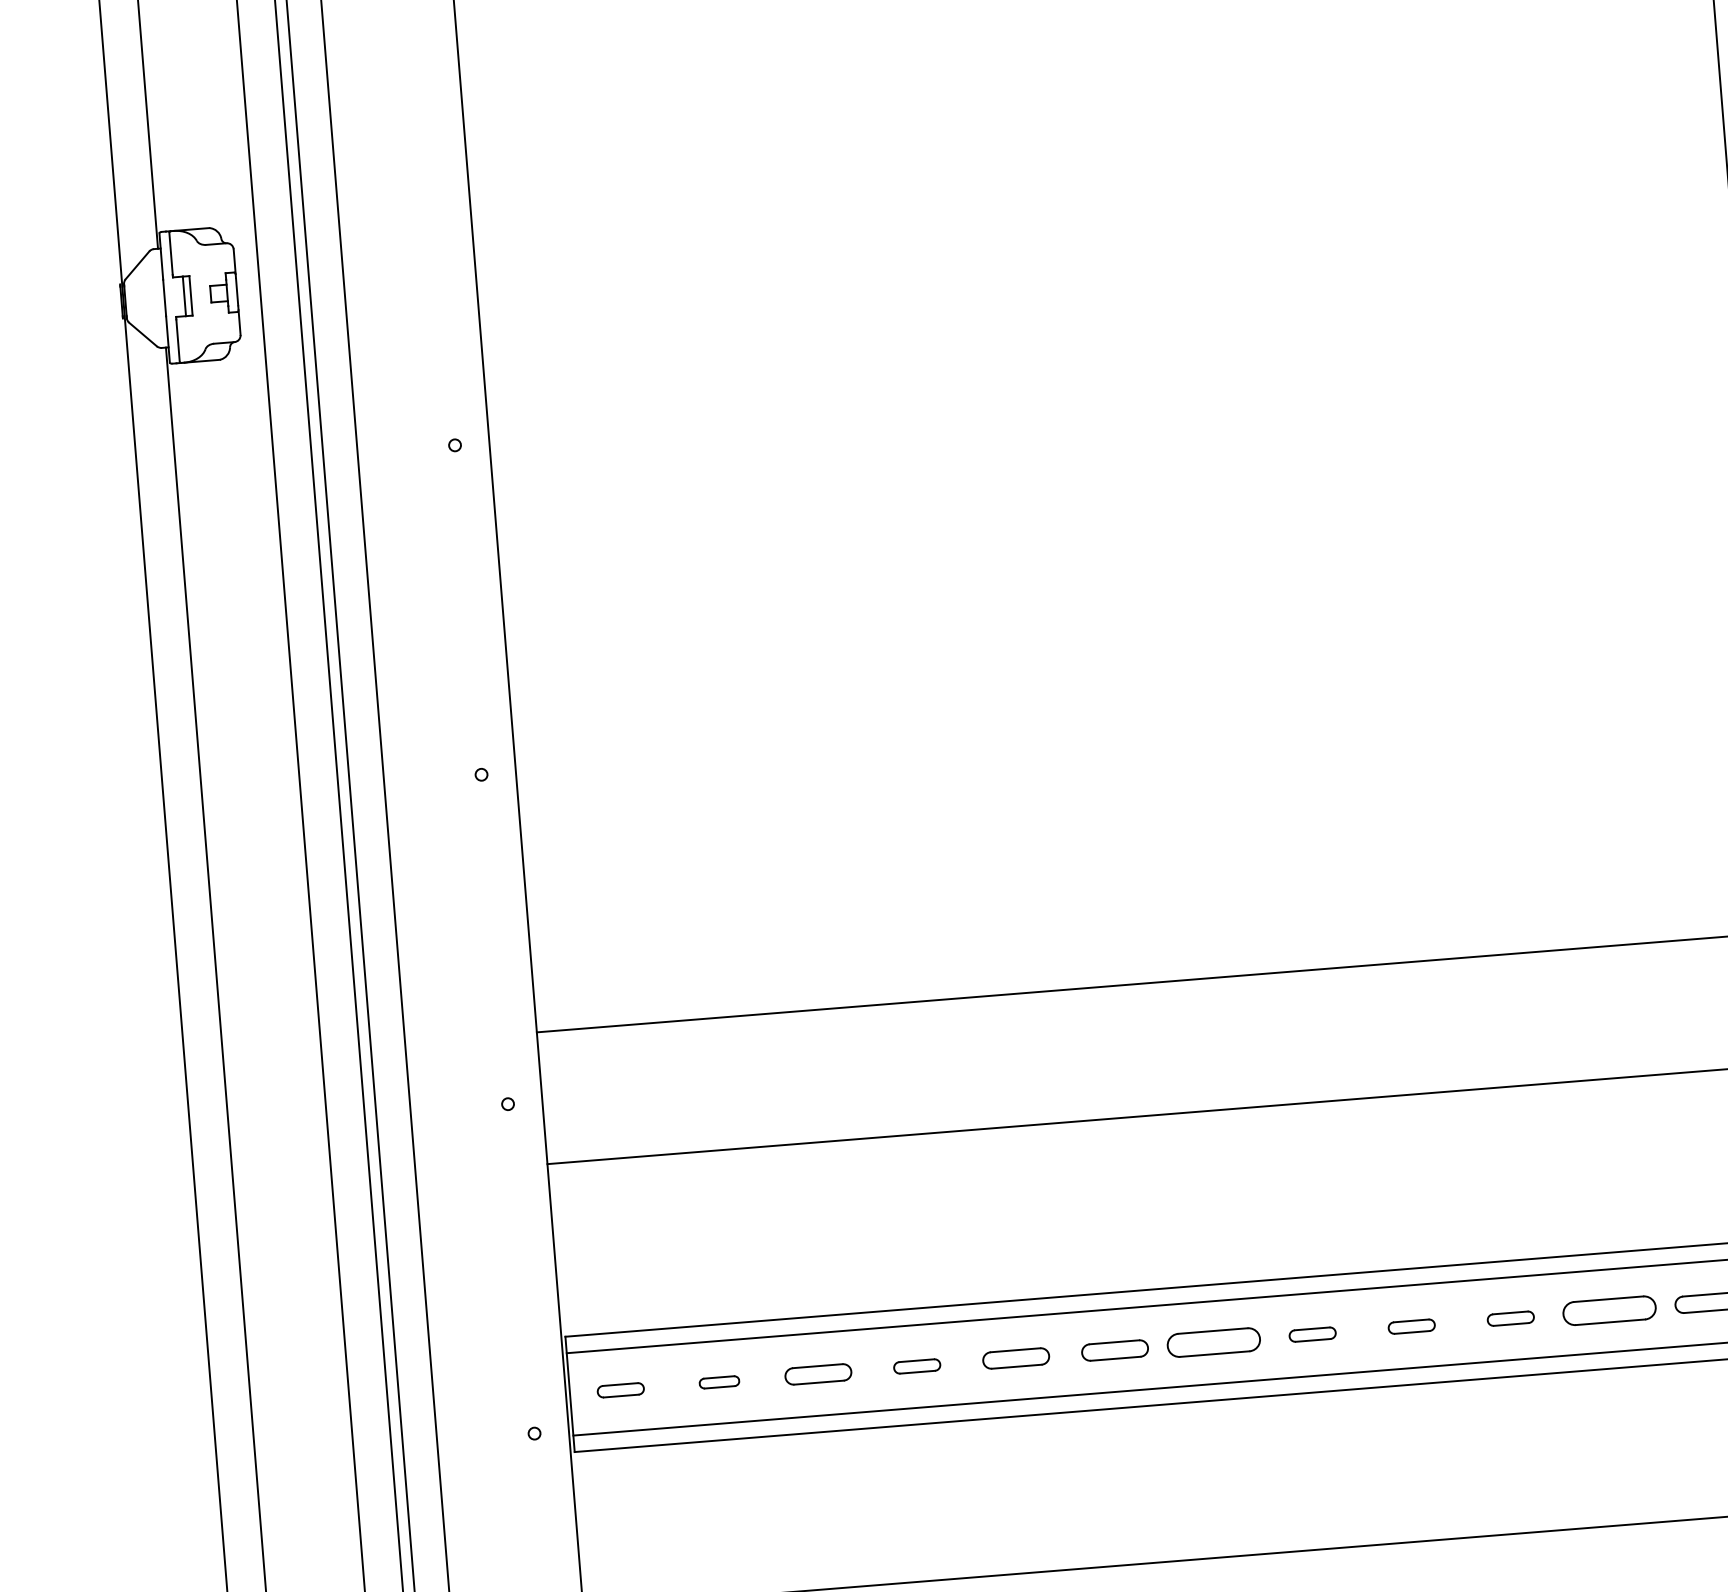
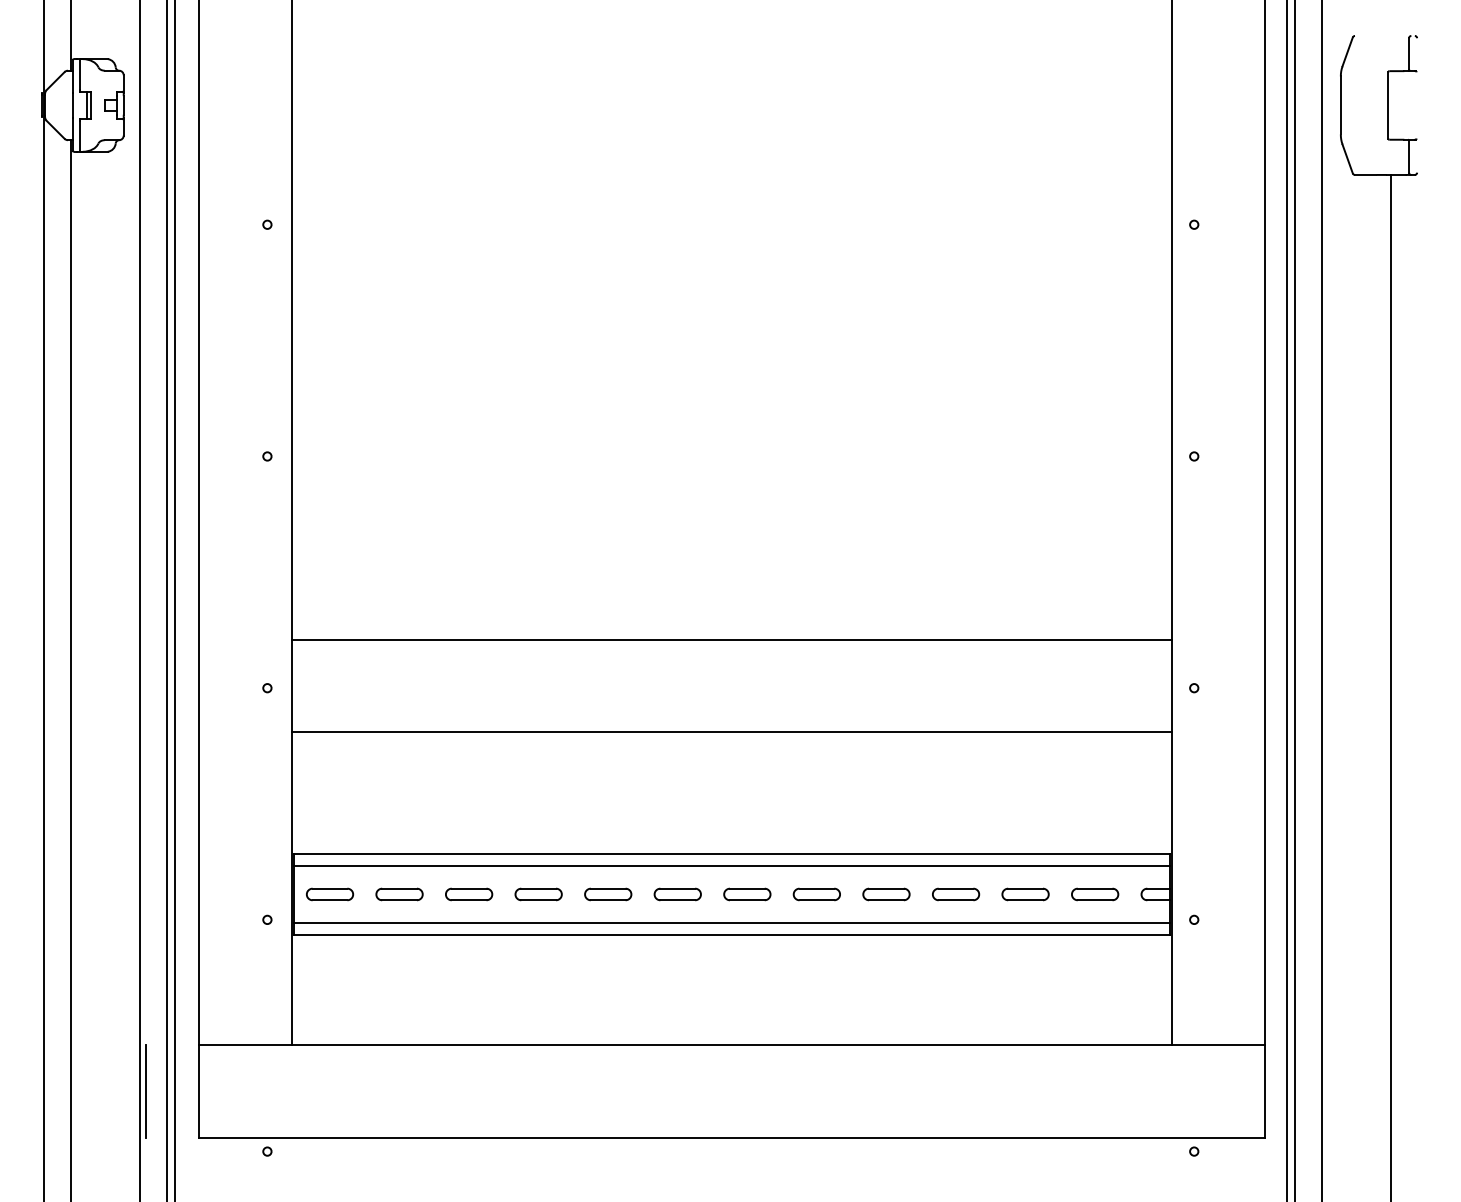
part: (1609, 1310) -> (1025, 894), size x0.71
part: (1511, 1318) -> (956, 894), size x1.43
part: (1411, 1326) -> (886, 894), size x1.43
part: (1312, 1334) -> (816, 894), size x1.43
part: (1214, 1342) -> (747, 894), size x0.71
part: (917, 1366) -> (538, 894), size x1.43
part: (719, 1382) -> (399, 894), size x1.67
part: (621, 1390) -> (330, 894), size x1.43

